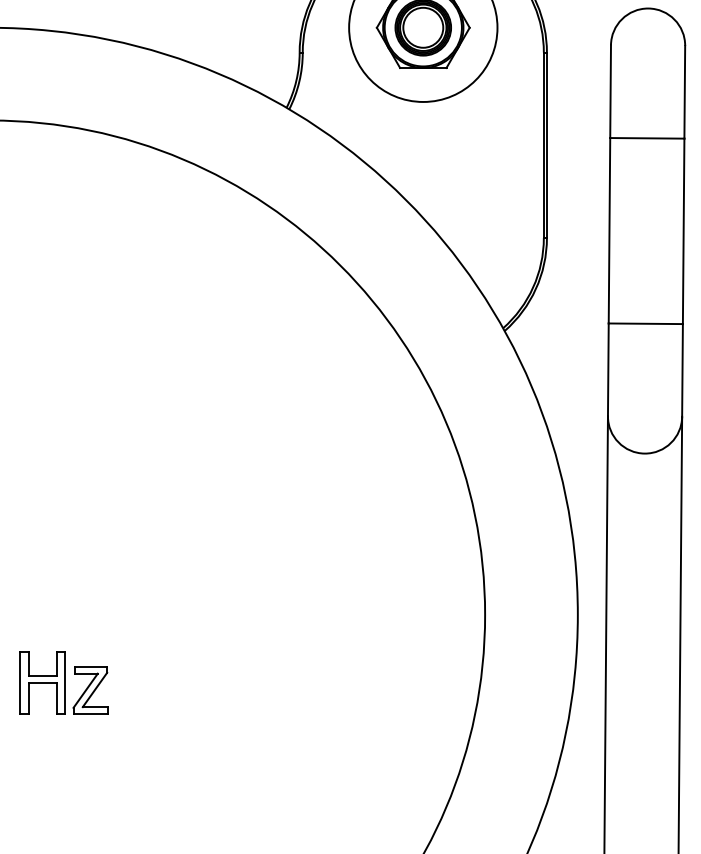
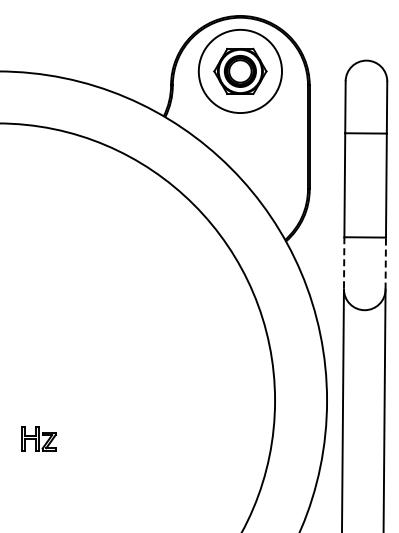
line: (608, 370) -> (344, 263), solid -> dashed
line: (682, 370) -> (385, 263), solid -> dashed
part: (63, 682) -> (38, 438), size x0.7

